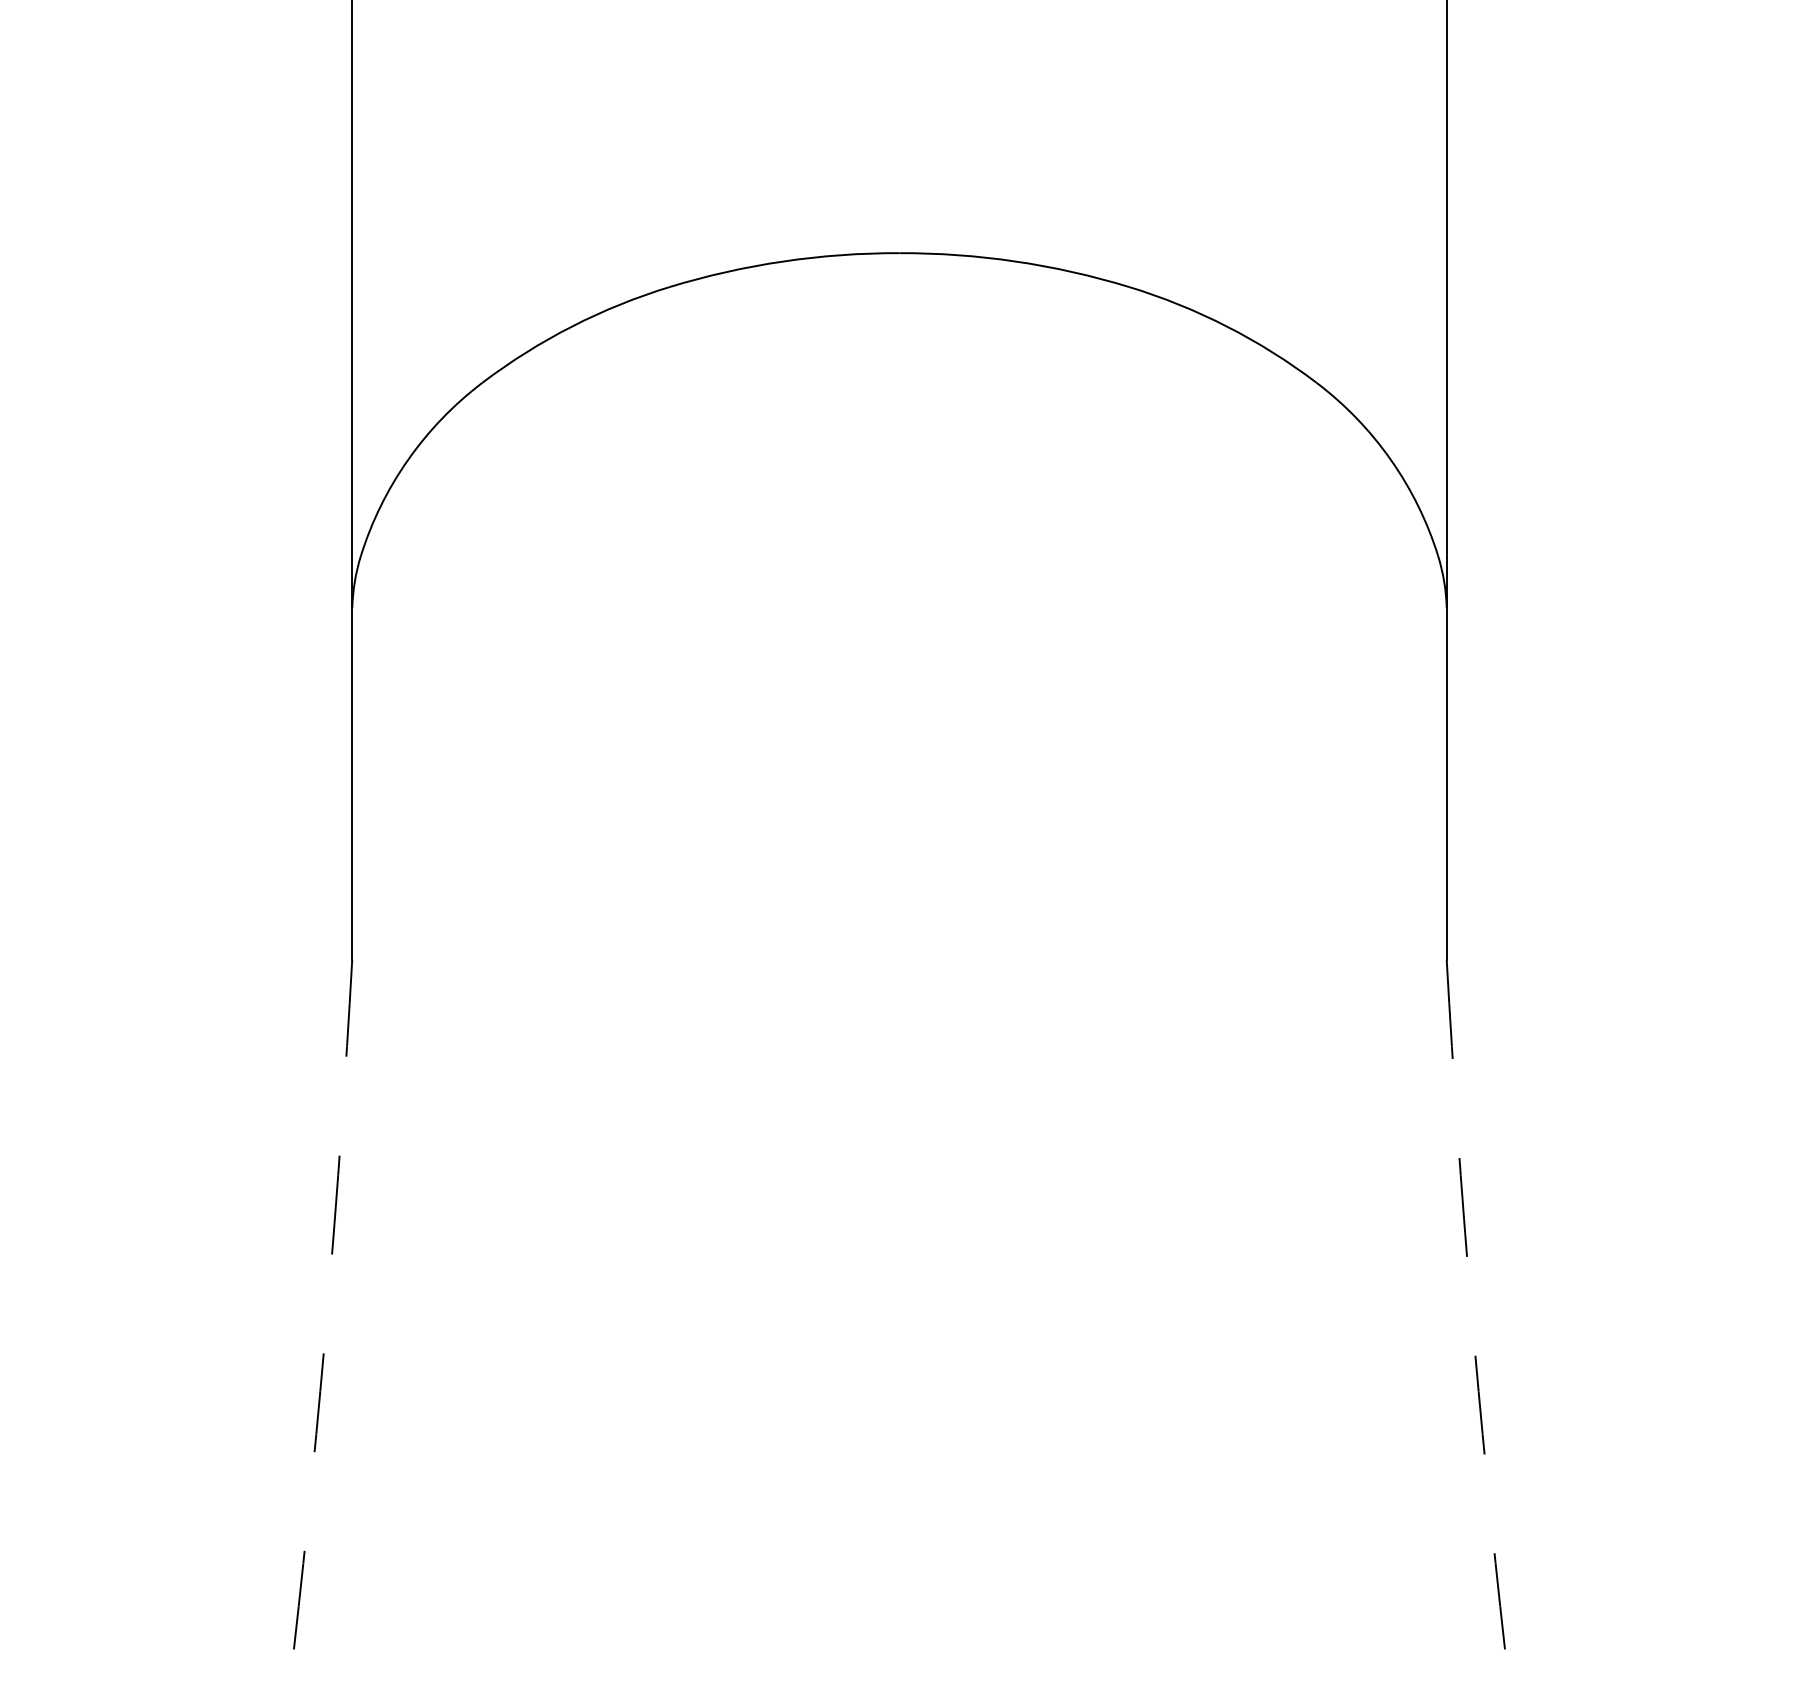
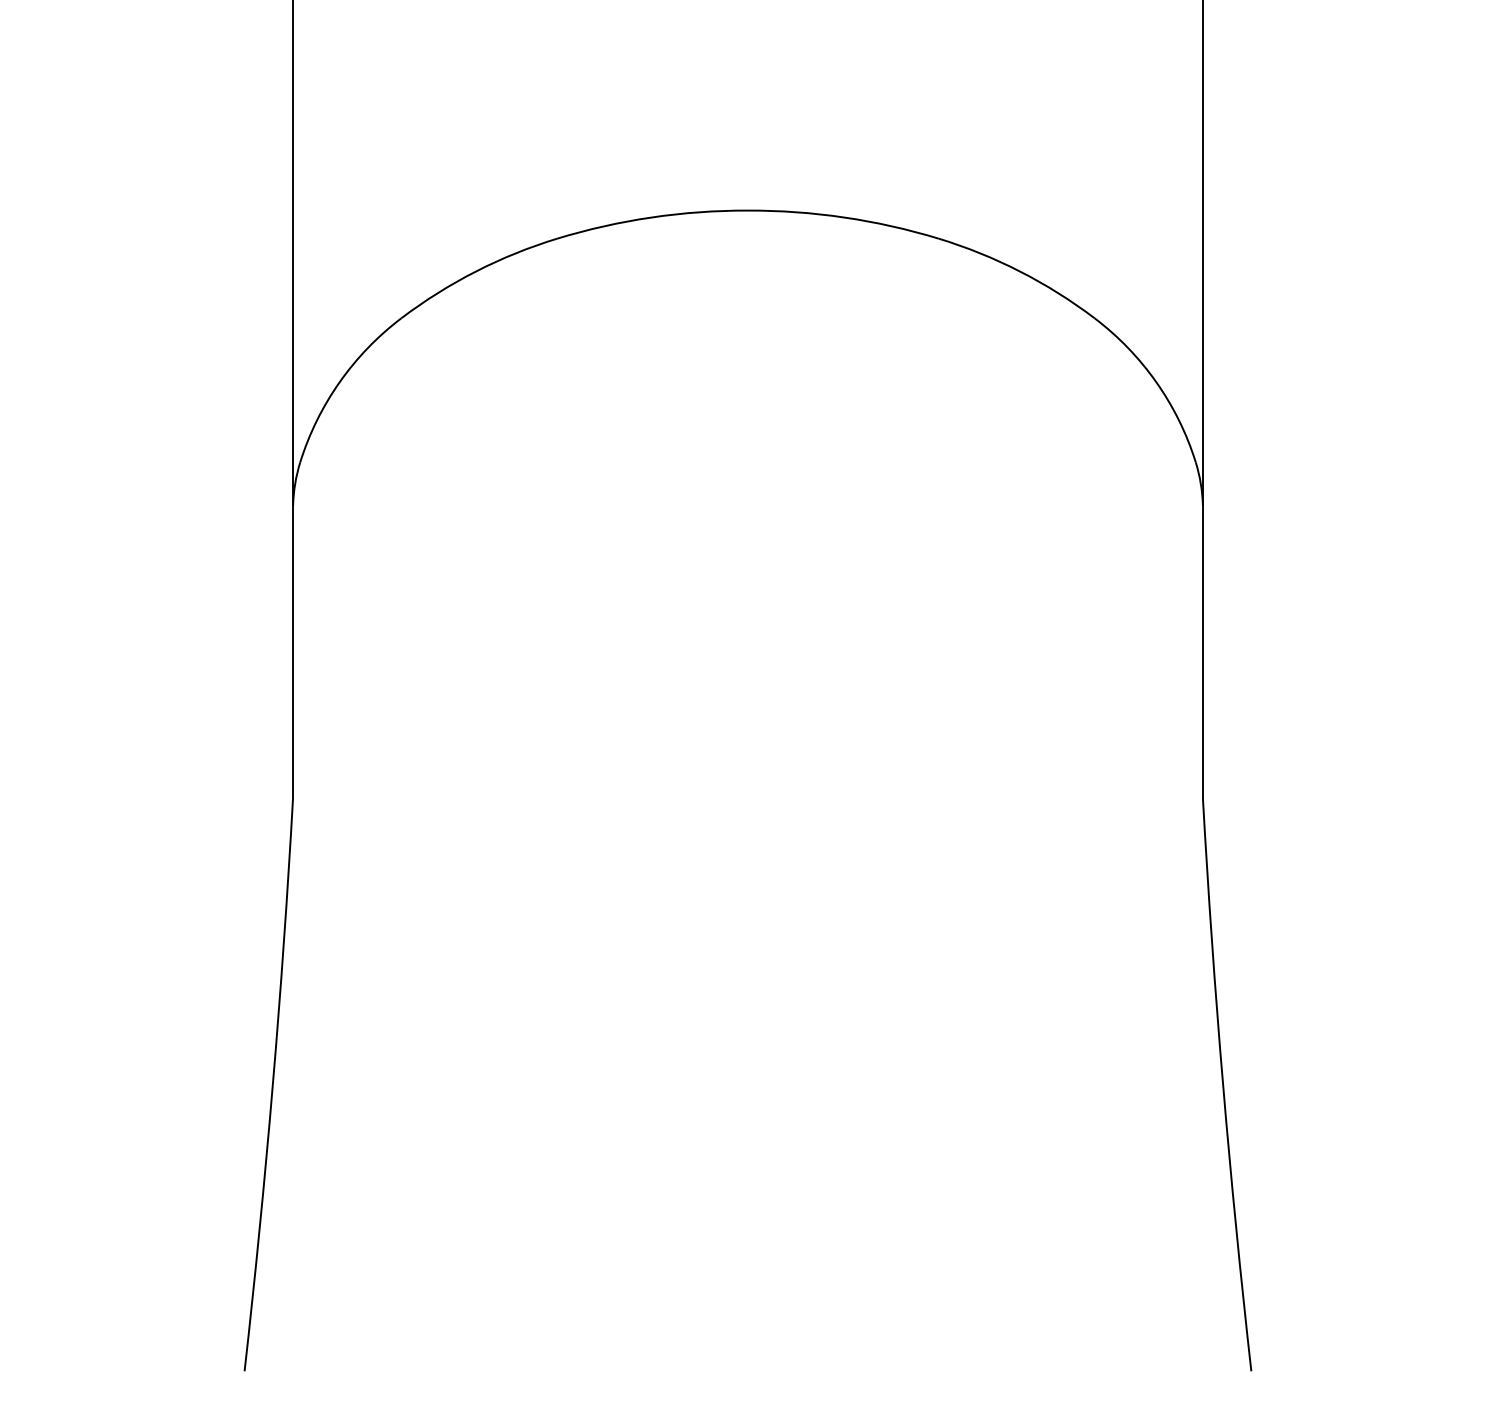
arc: (327, 1305) -> (272, 1085), dashed -> solid
arc: (1471, 1305) -> (1223, 1085), dashed -> solid

